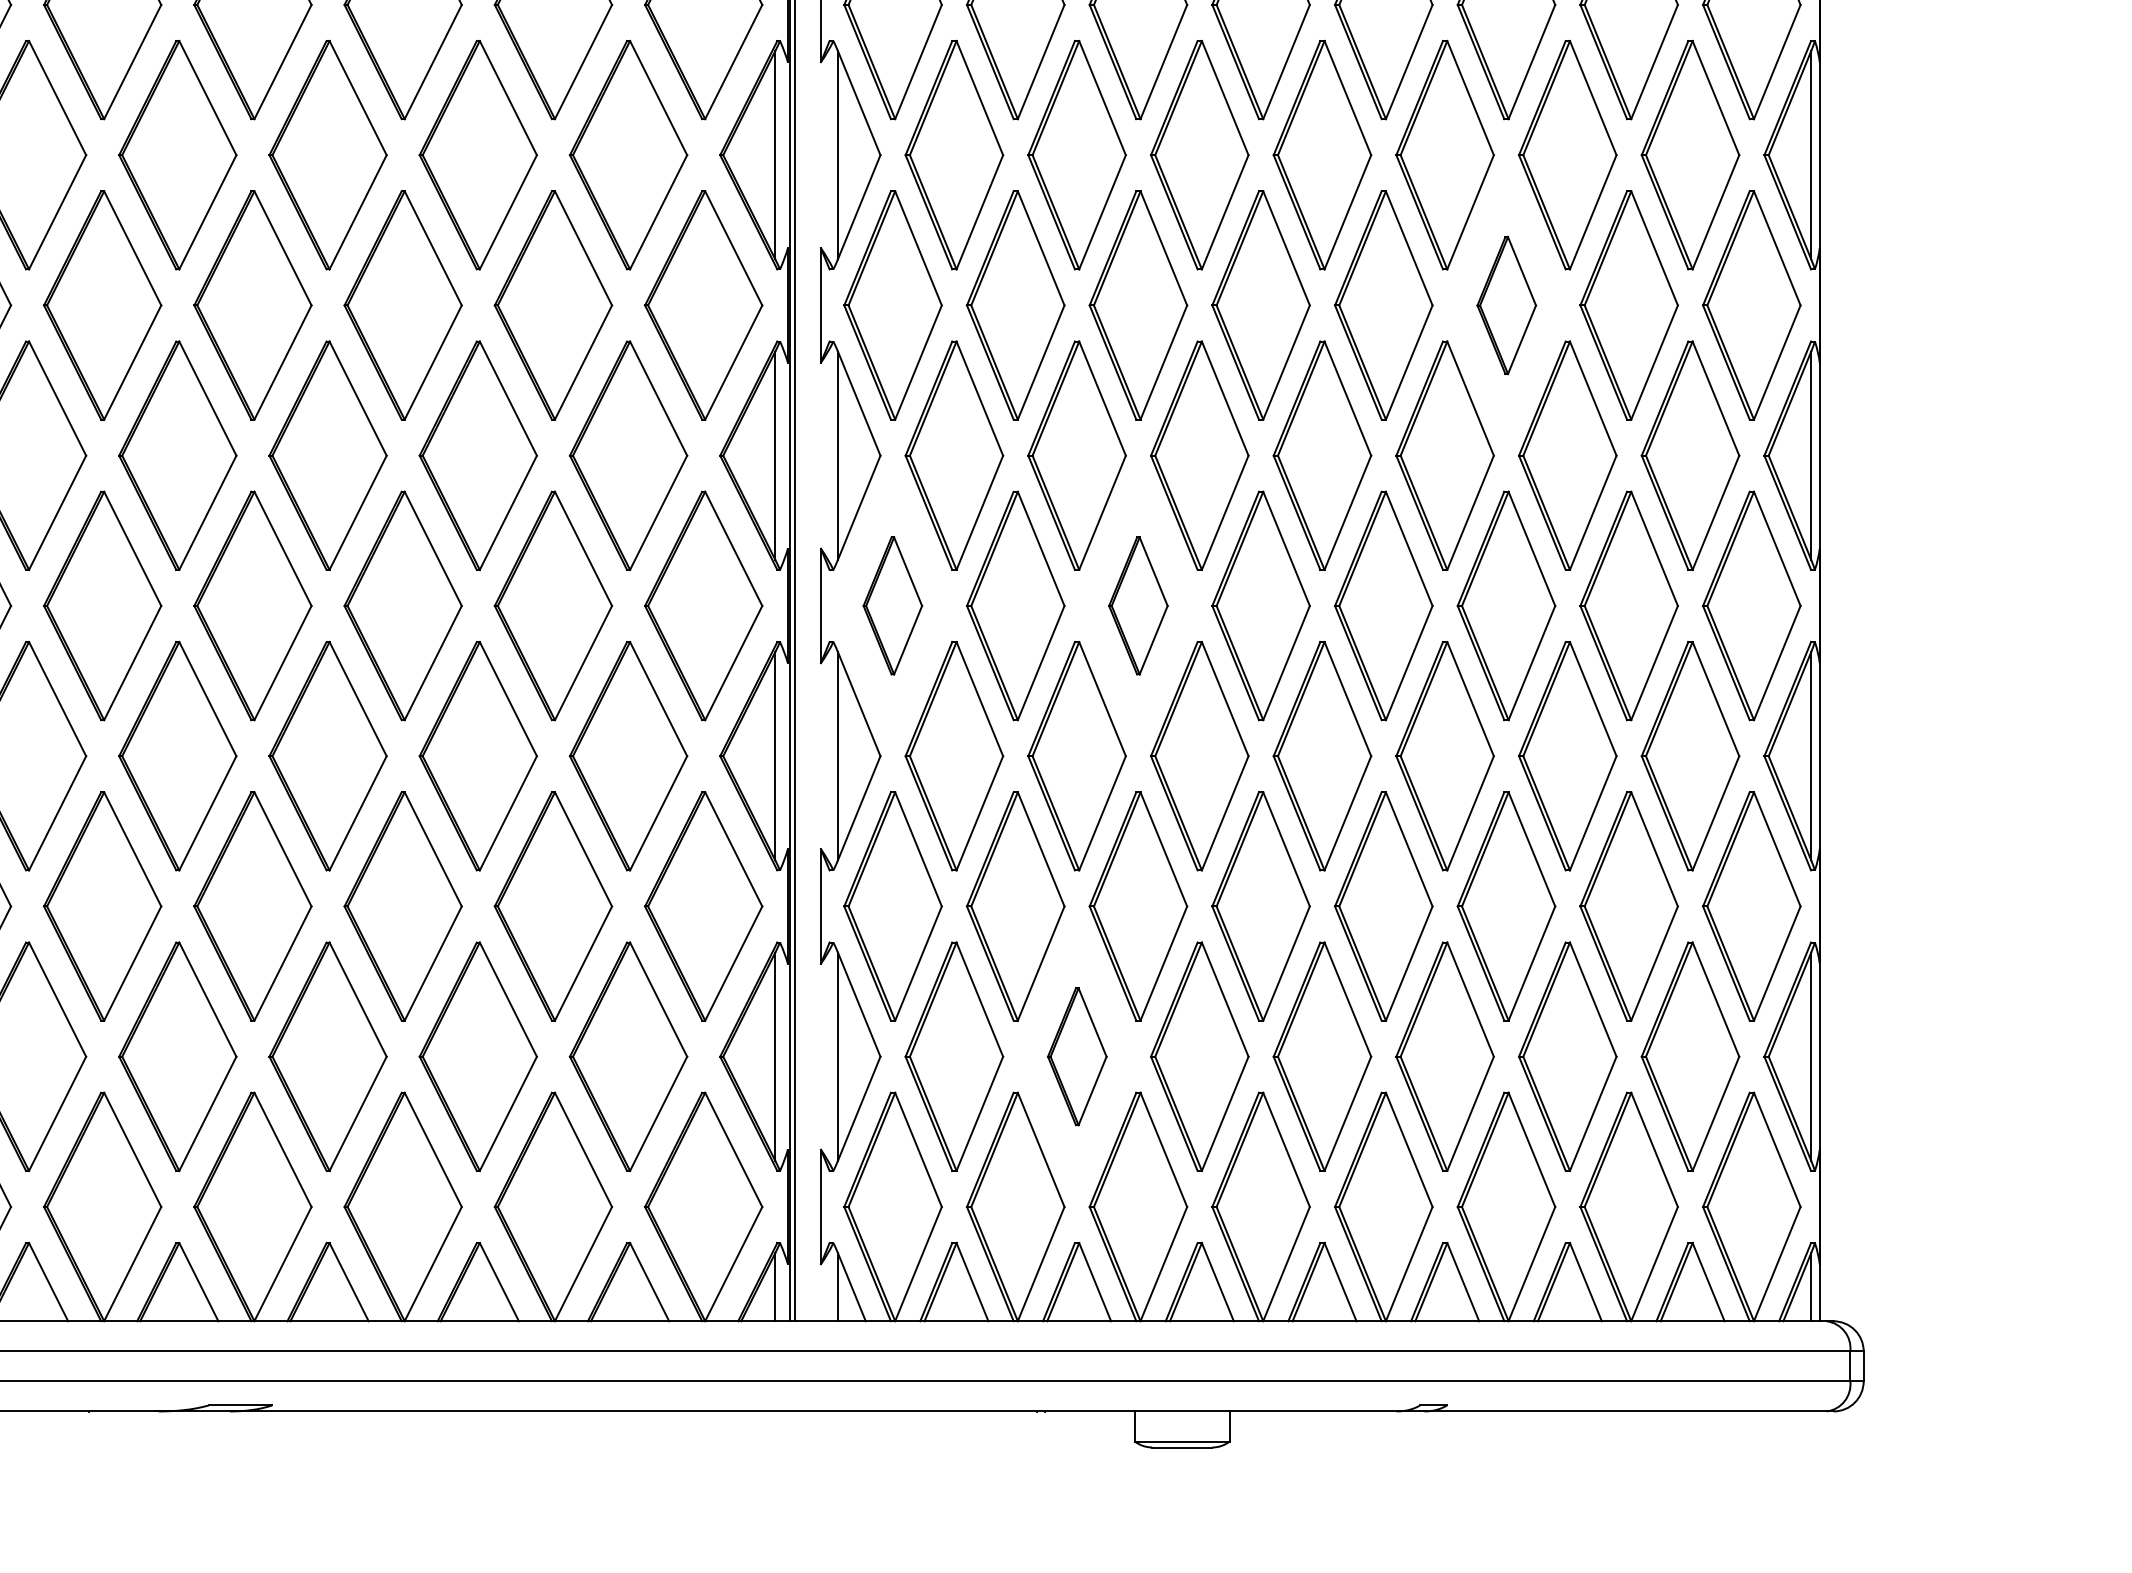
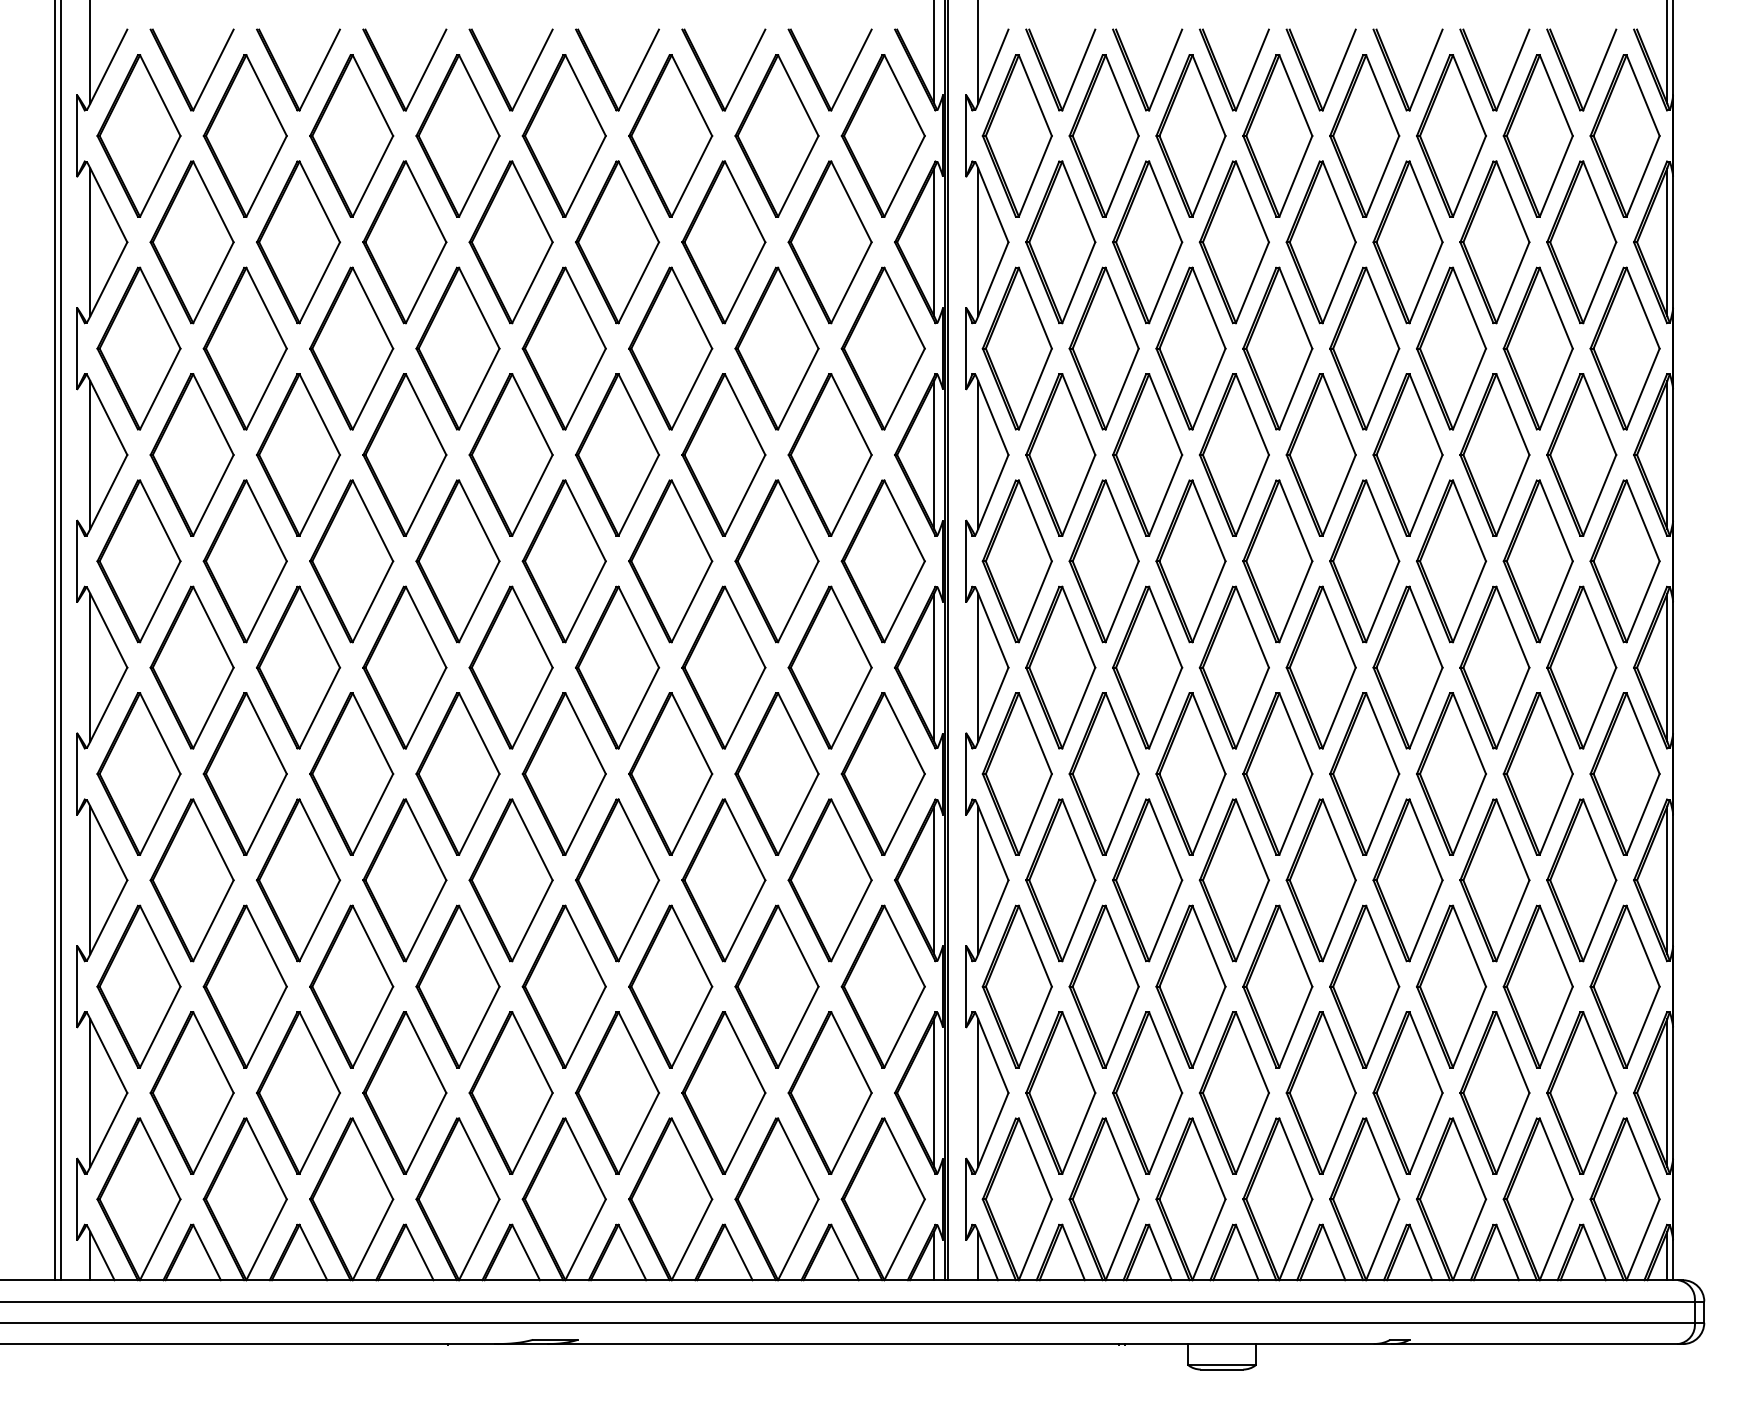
part: (1506, 305) -> (1451, 561), size x1.67
part: (891, 605) -> (1016, 773), size x1.67
part: (1137, 605) -> (1190, 773), size x1.67
part: (1076, 1056) -> (1147, 1092), size x1.67

